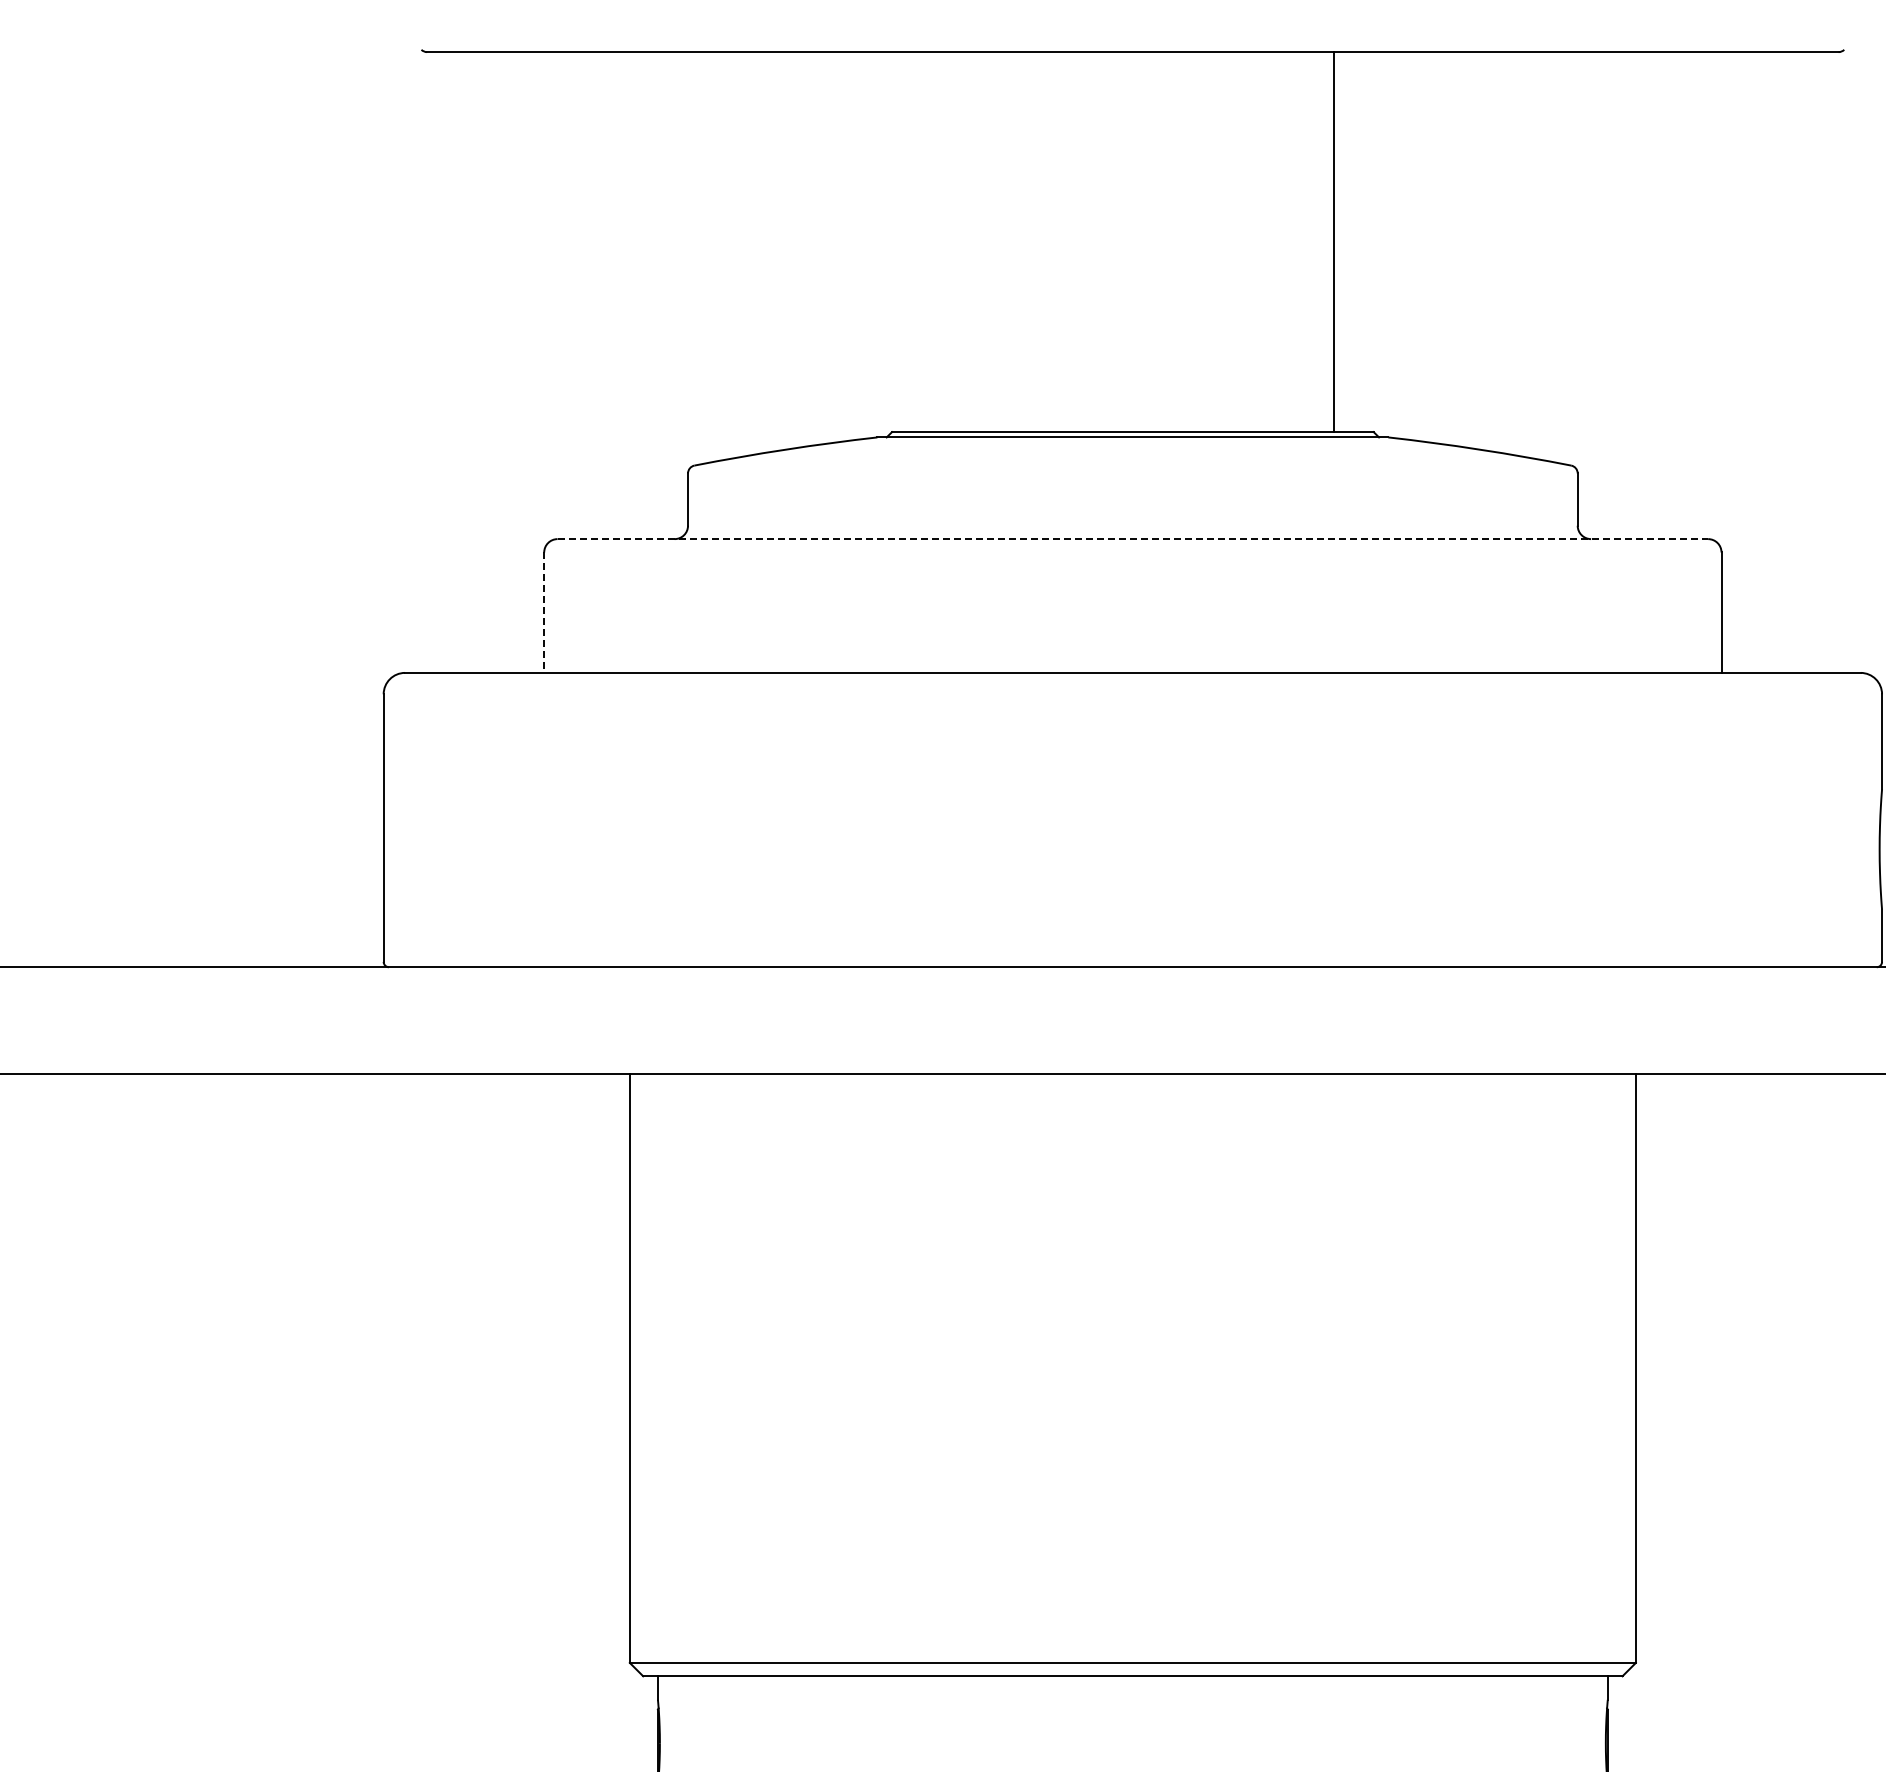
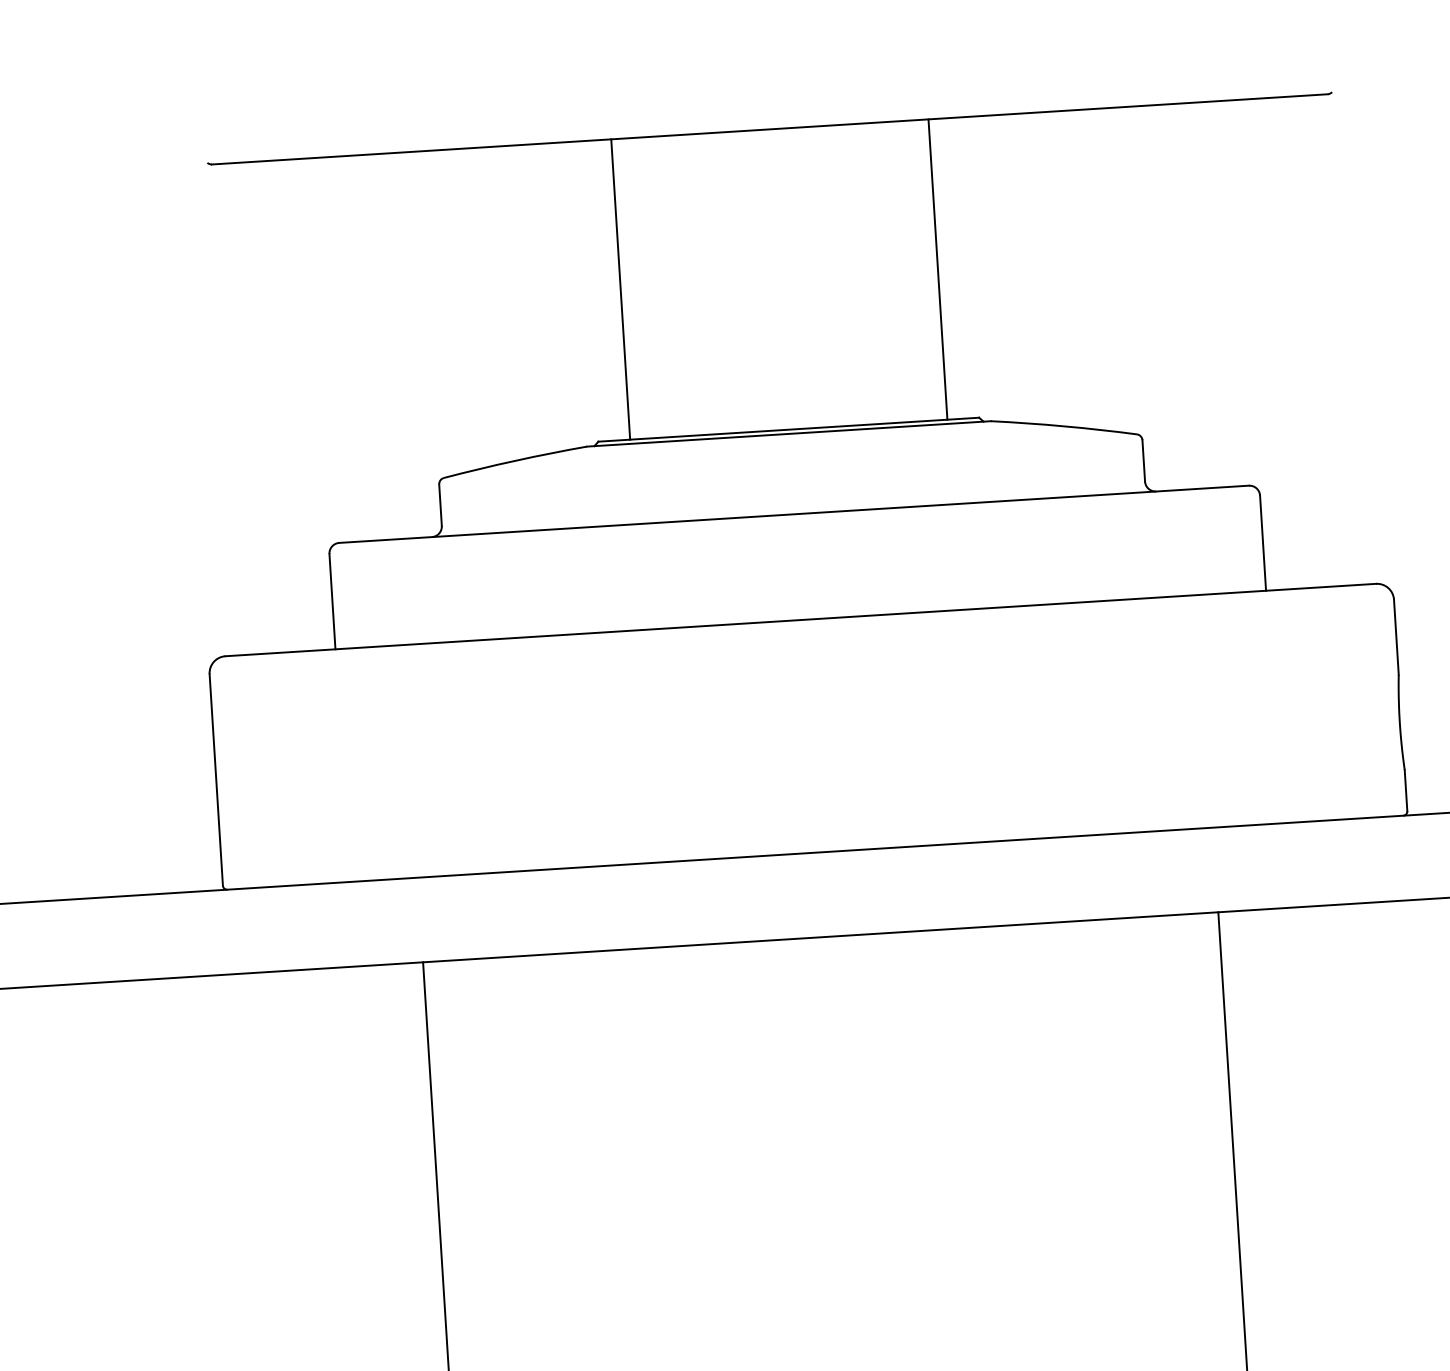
line: (932, 242) -> (620, 289), added
line: (1133, 539) -> (794, 514), dashed -> solid
line: (544, 613) -> (332, 602), dashed -> solid

